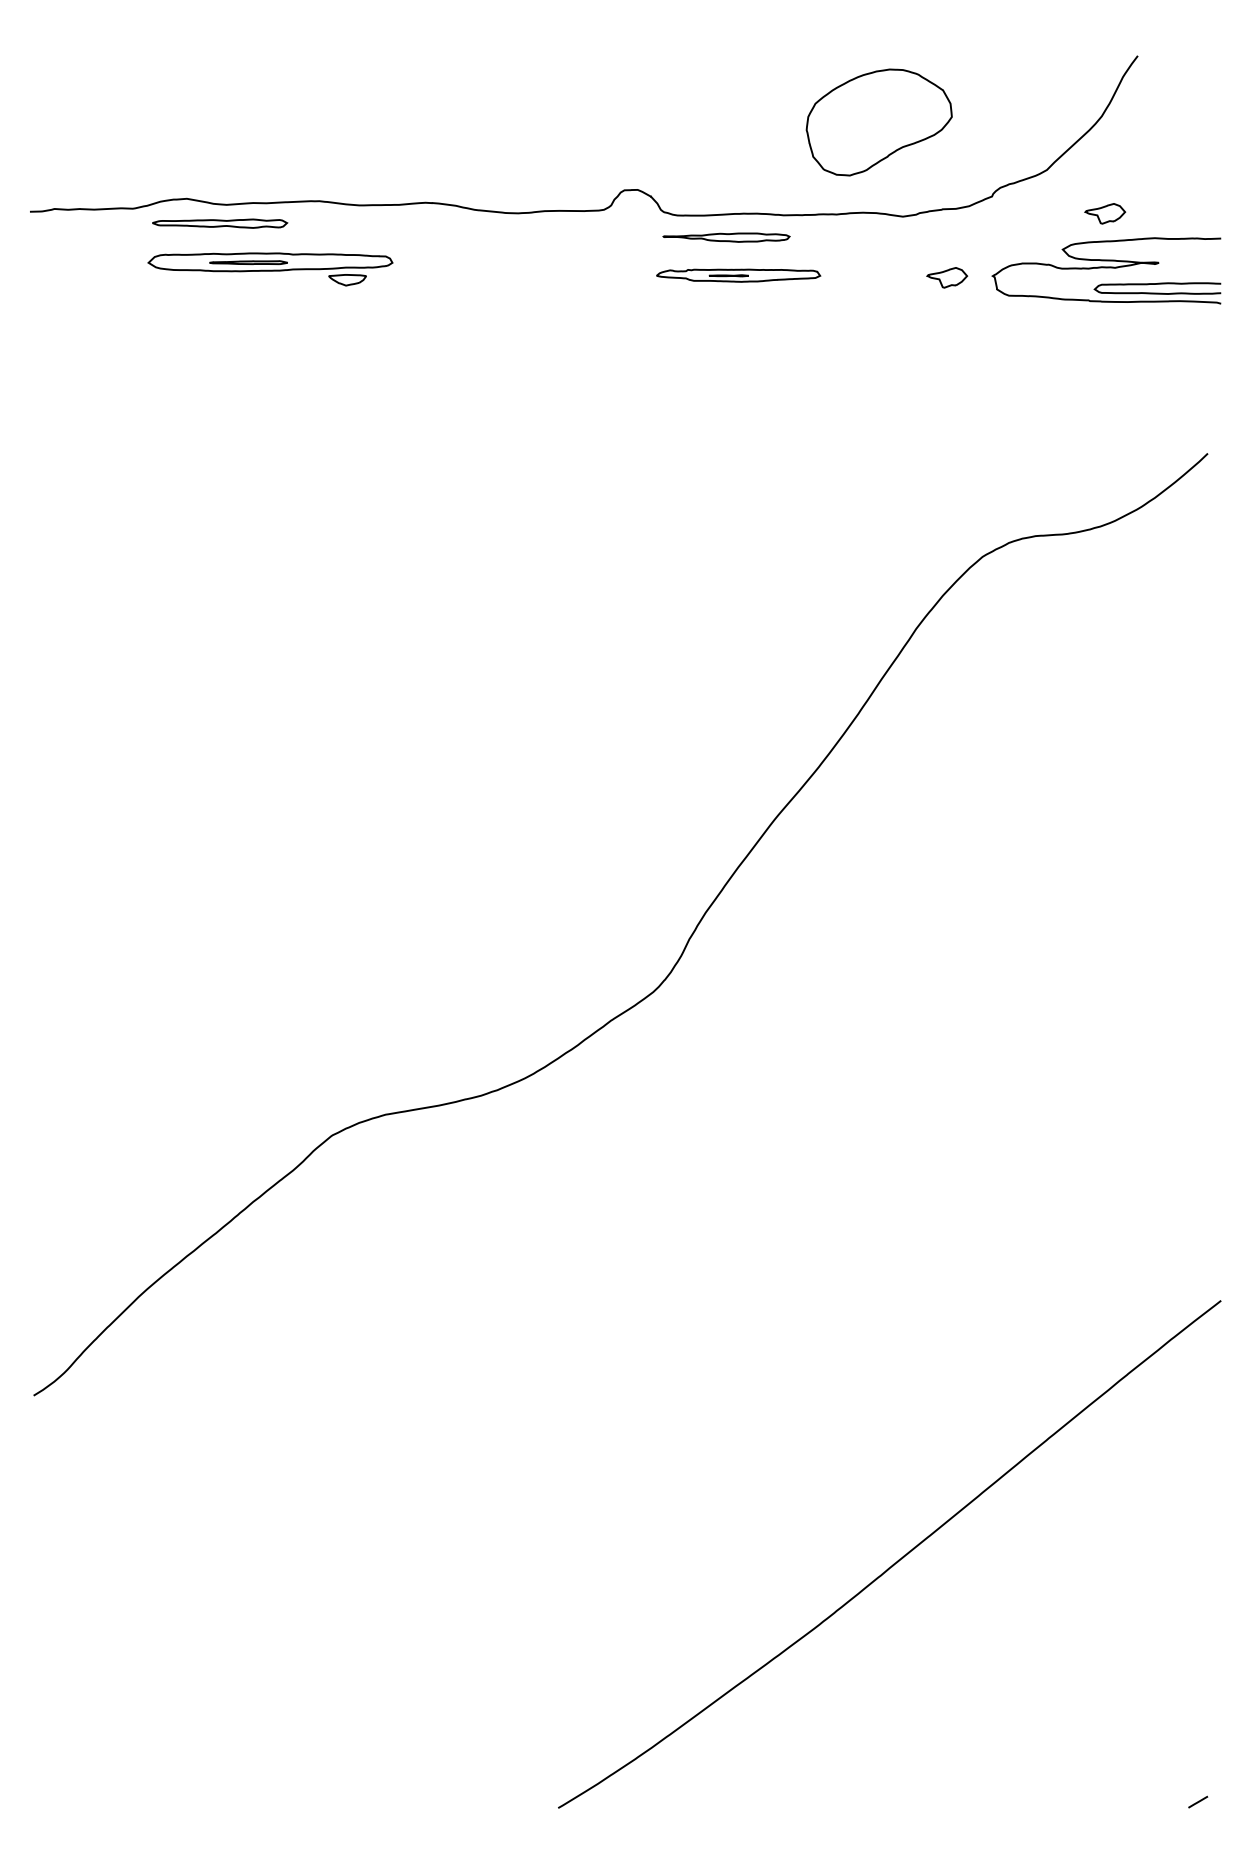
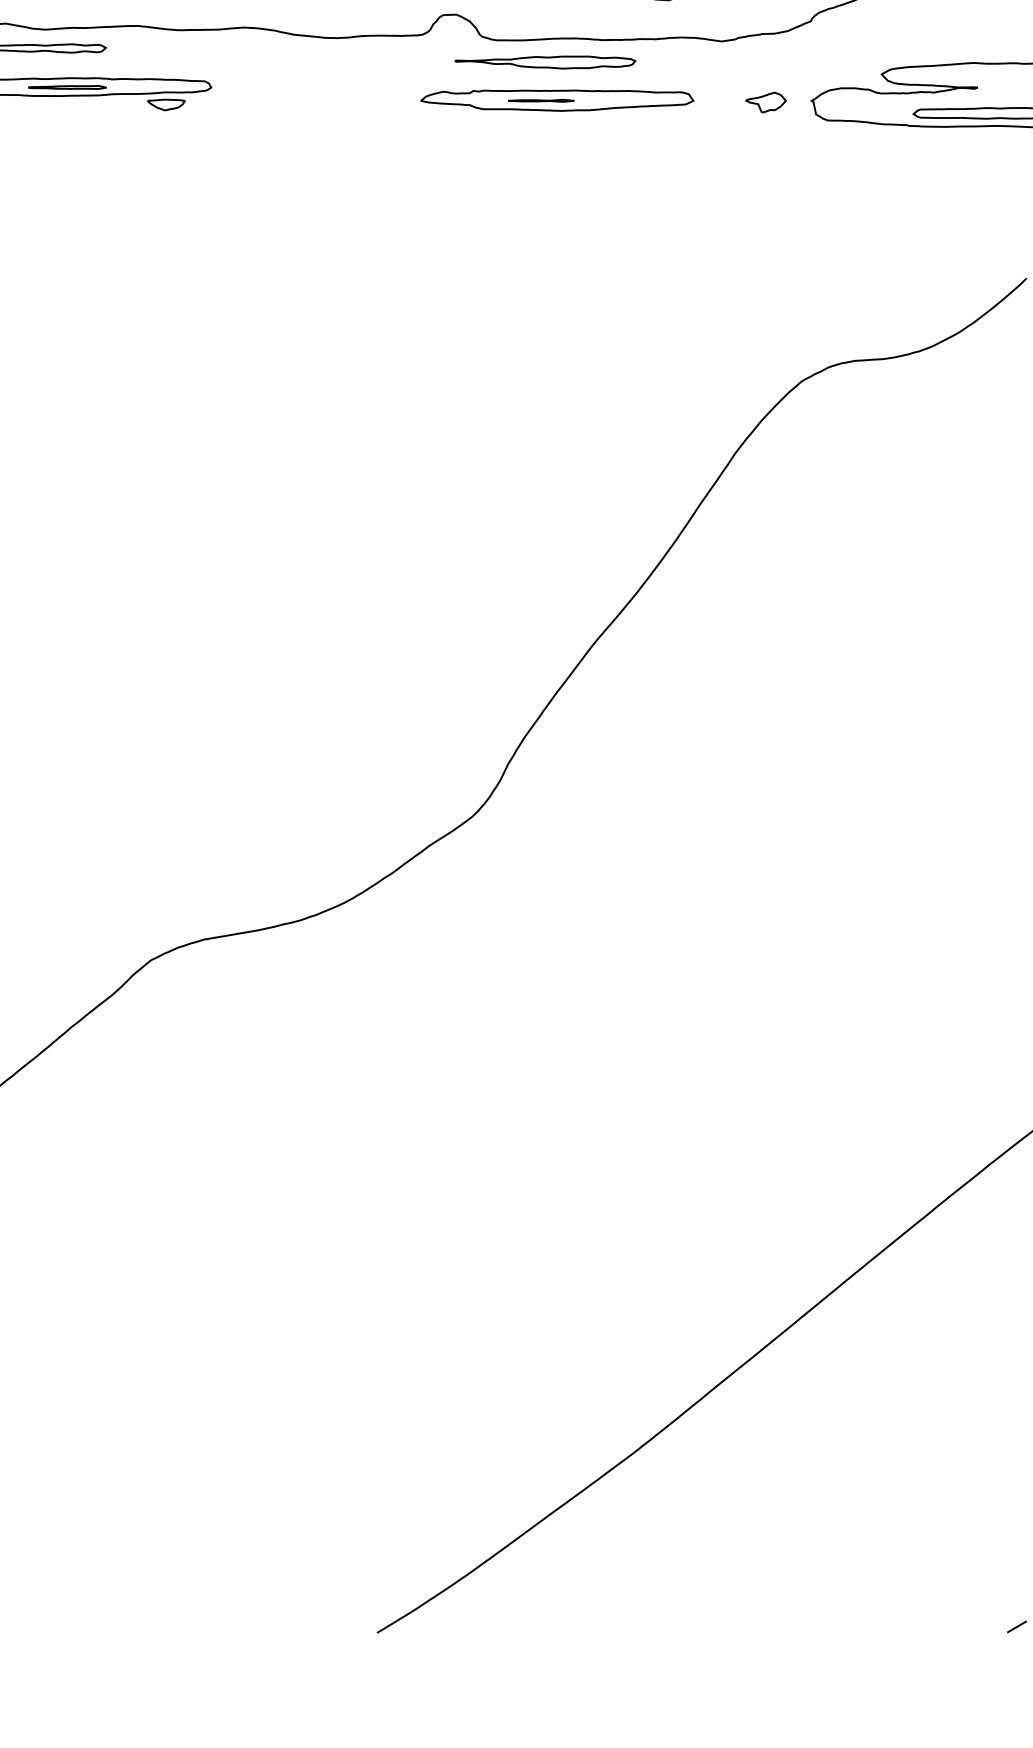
part: (1105, 213) -> (924, 38), removed
part: (726, 237) -> (545, 62), size x1.43
part: (738, 275) -> (557, 100), size x1.67

